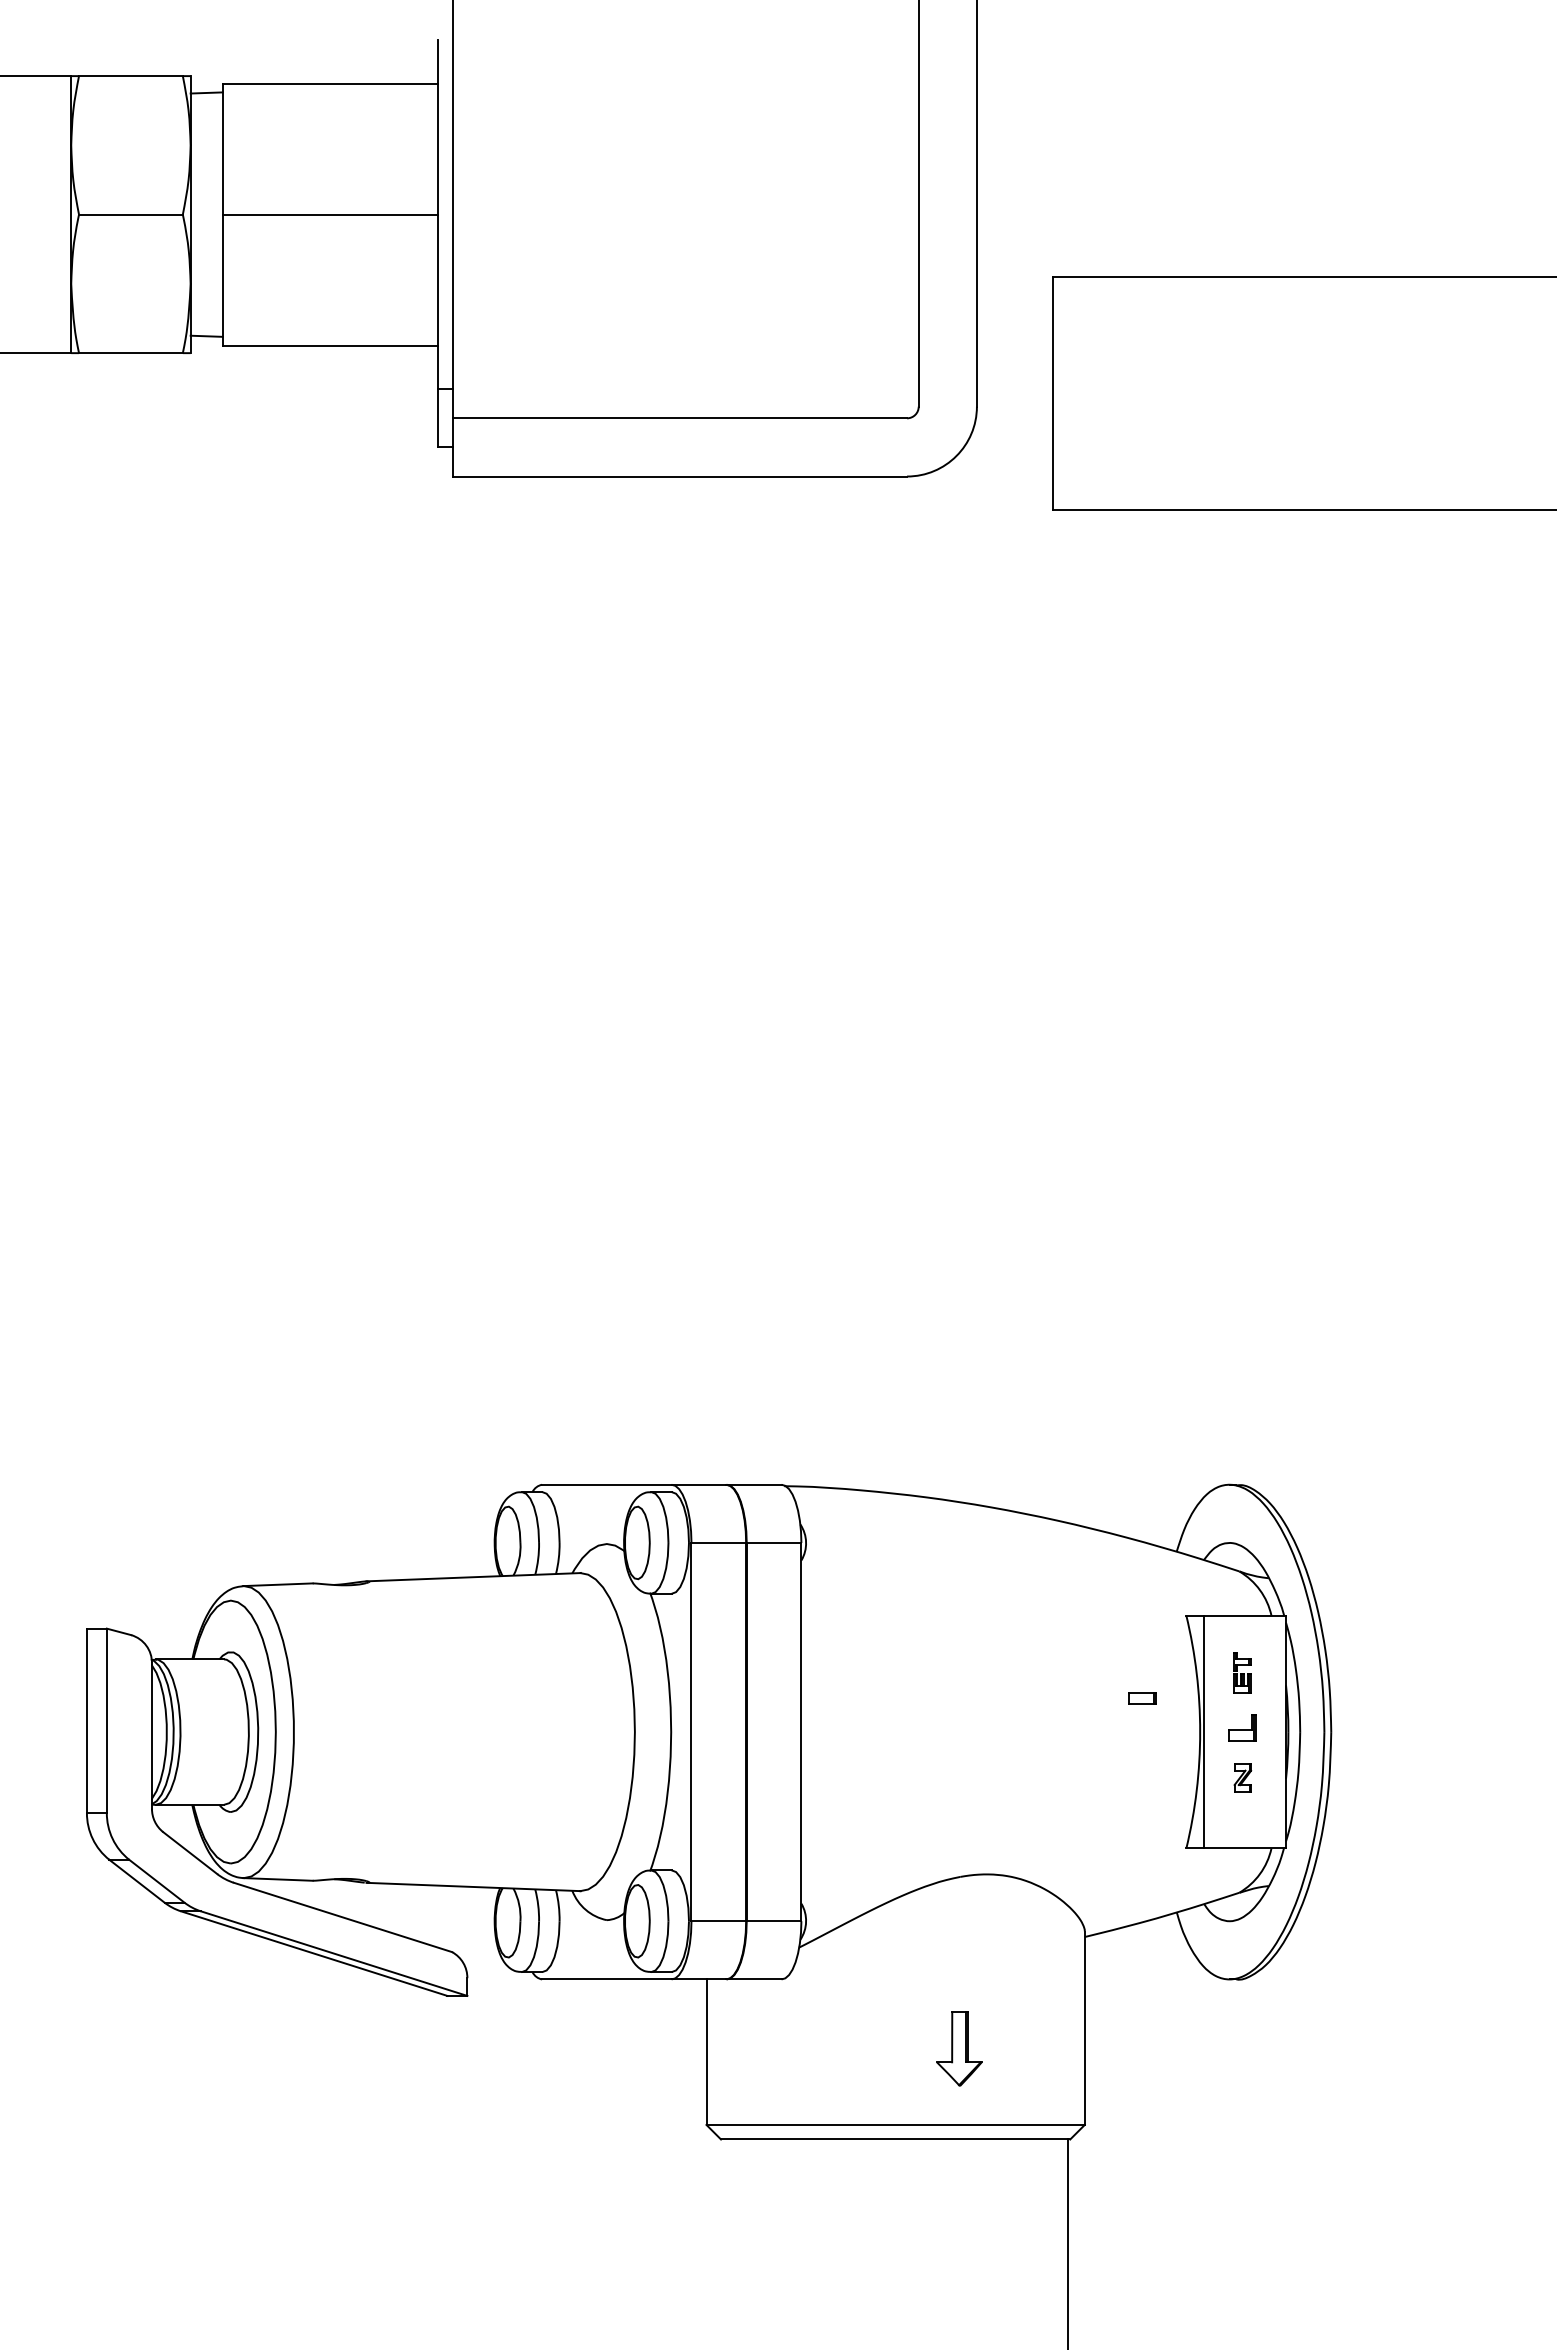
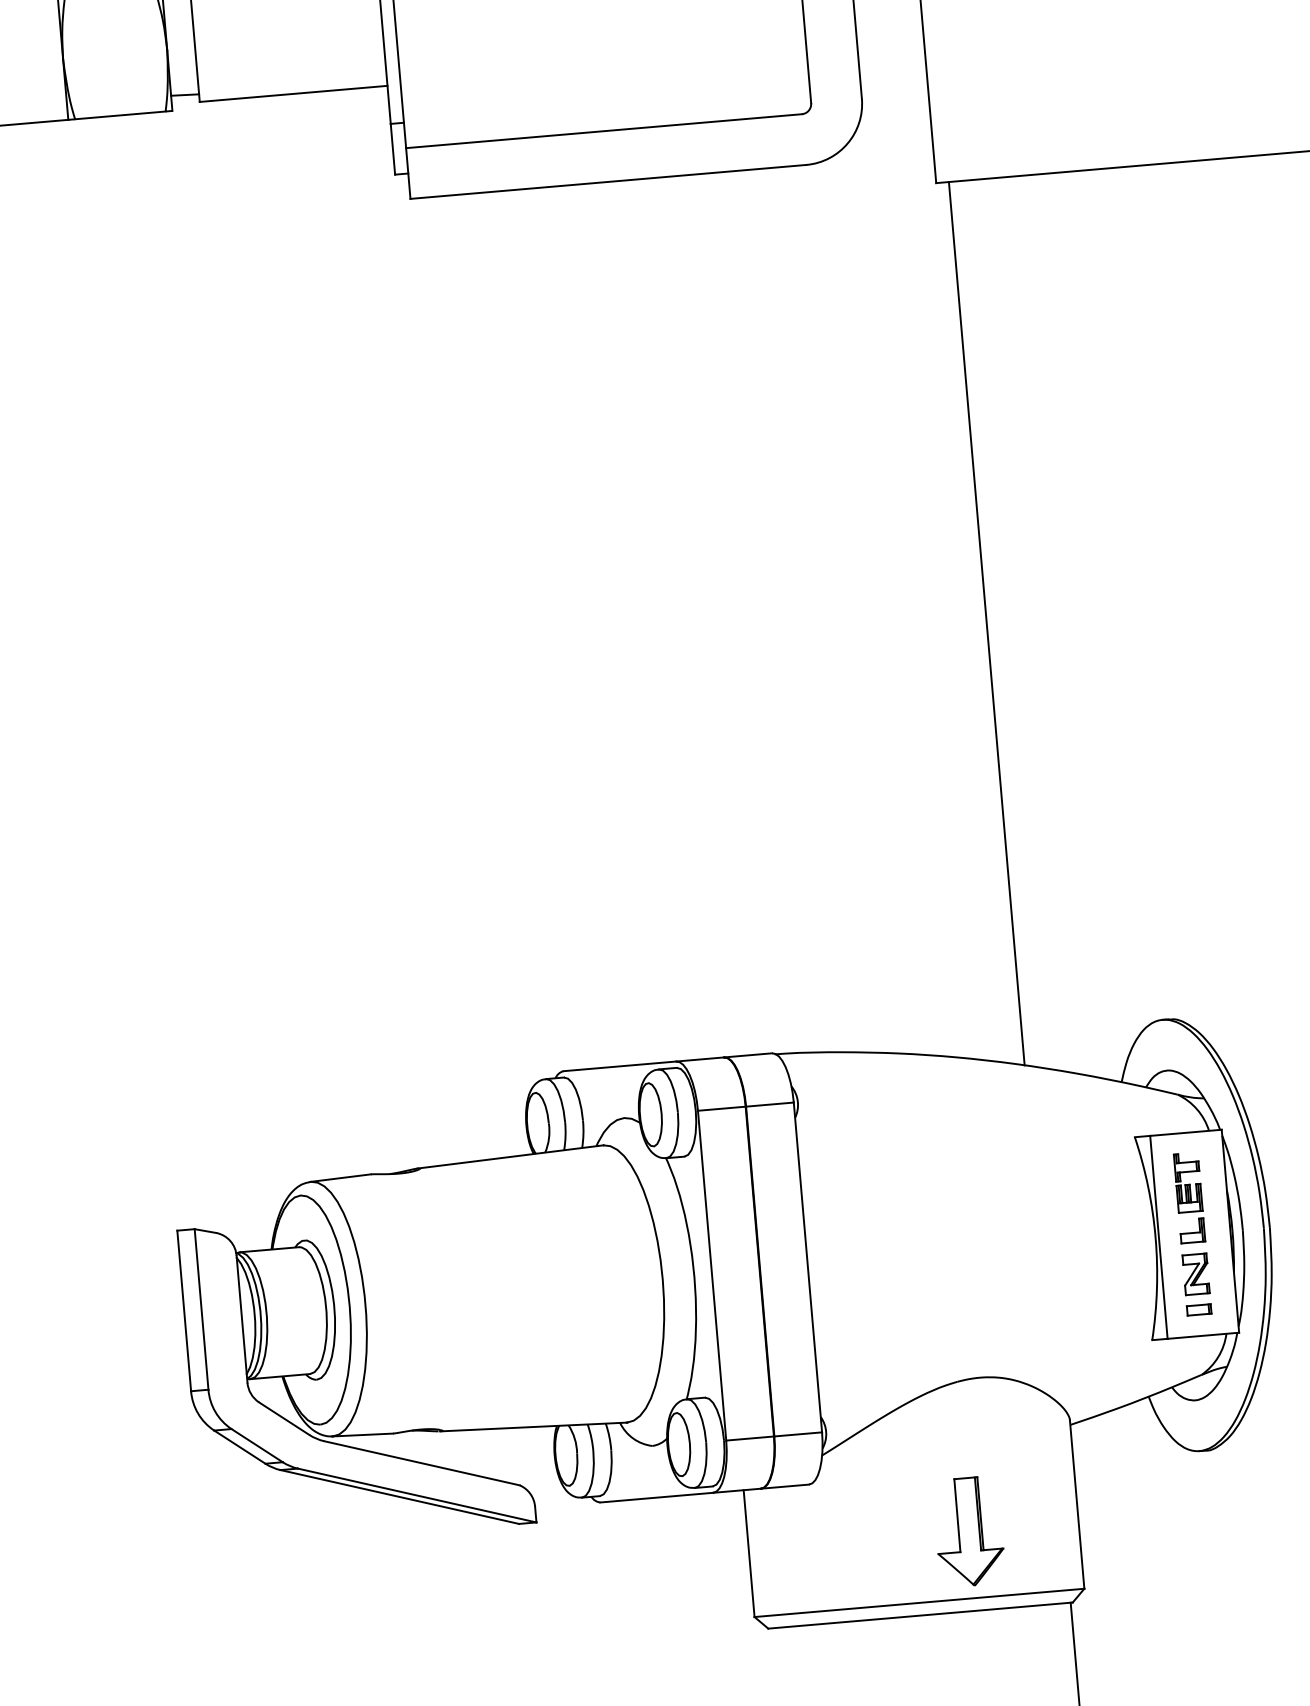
line: (1067, 1016) -> (986, 623), added
part: (1242, 1672) -> (1188, 1182), size x1.67
part: (1142, 1698) -> (1198, 1309), moved
part: (1242, 1777) -> (1195, 1274), size x1.67
part: (959, 2048) -> (969, 1531), size x1.67

